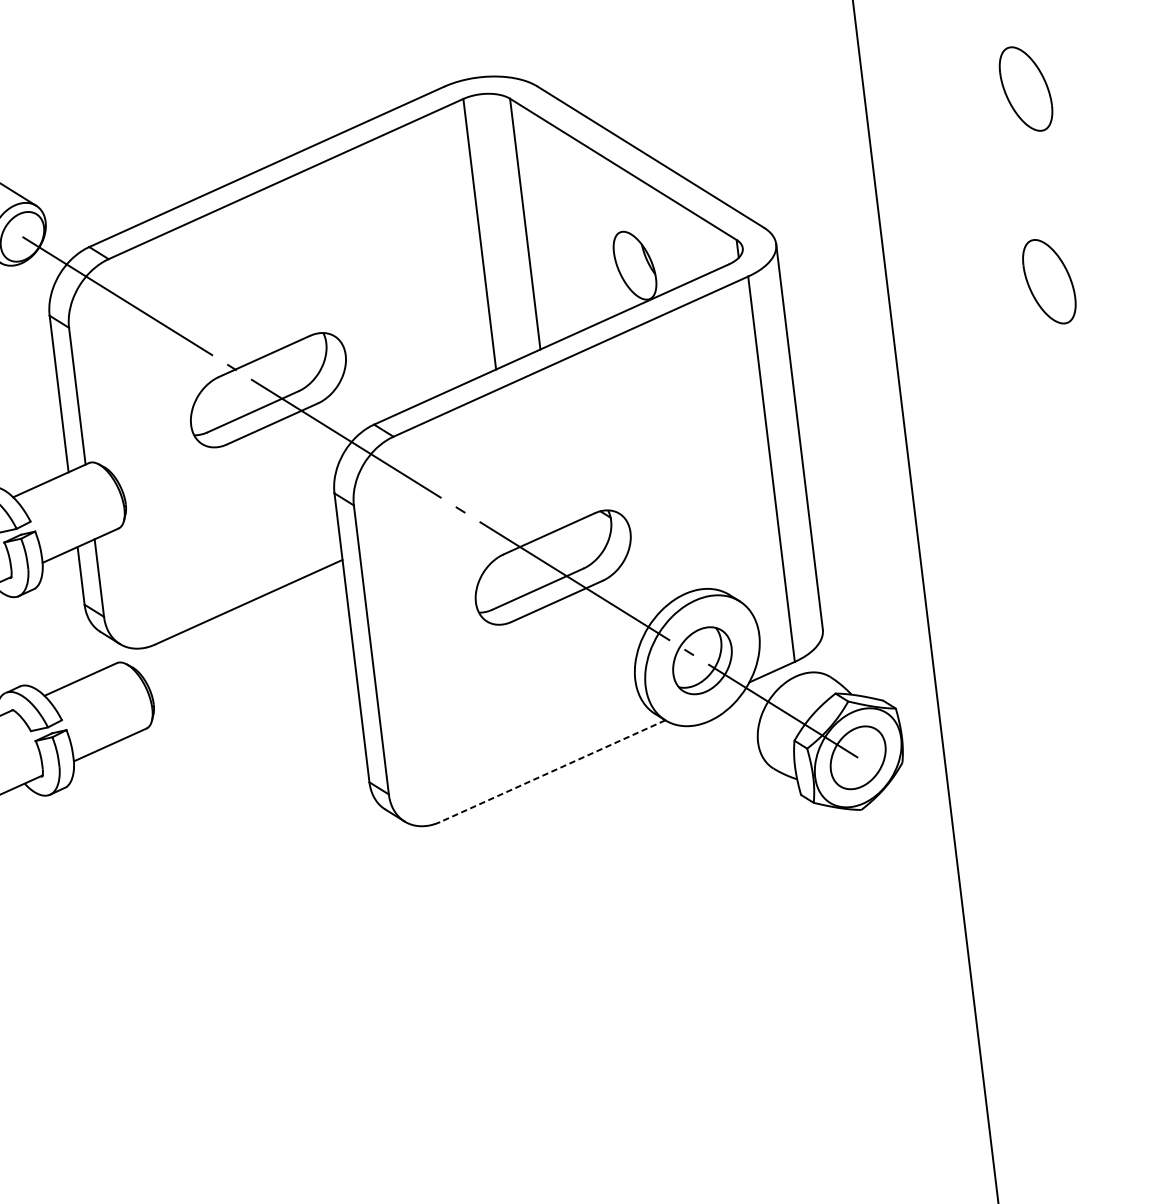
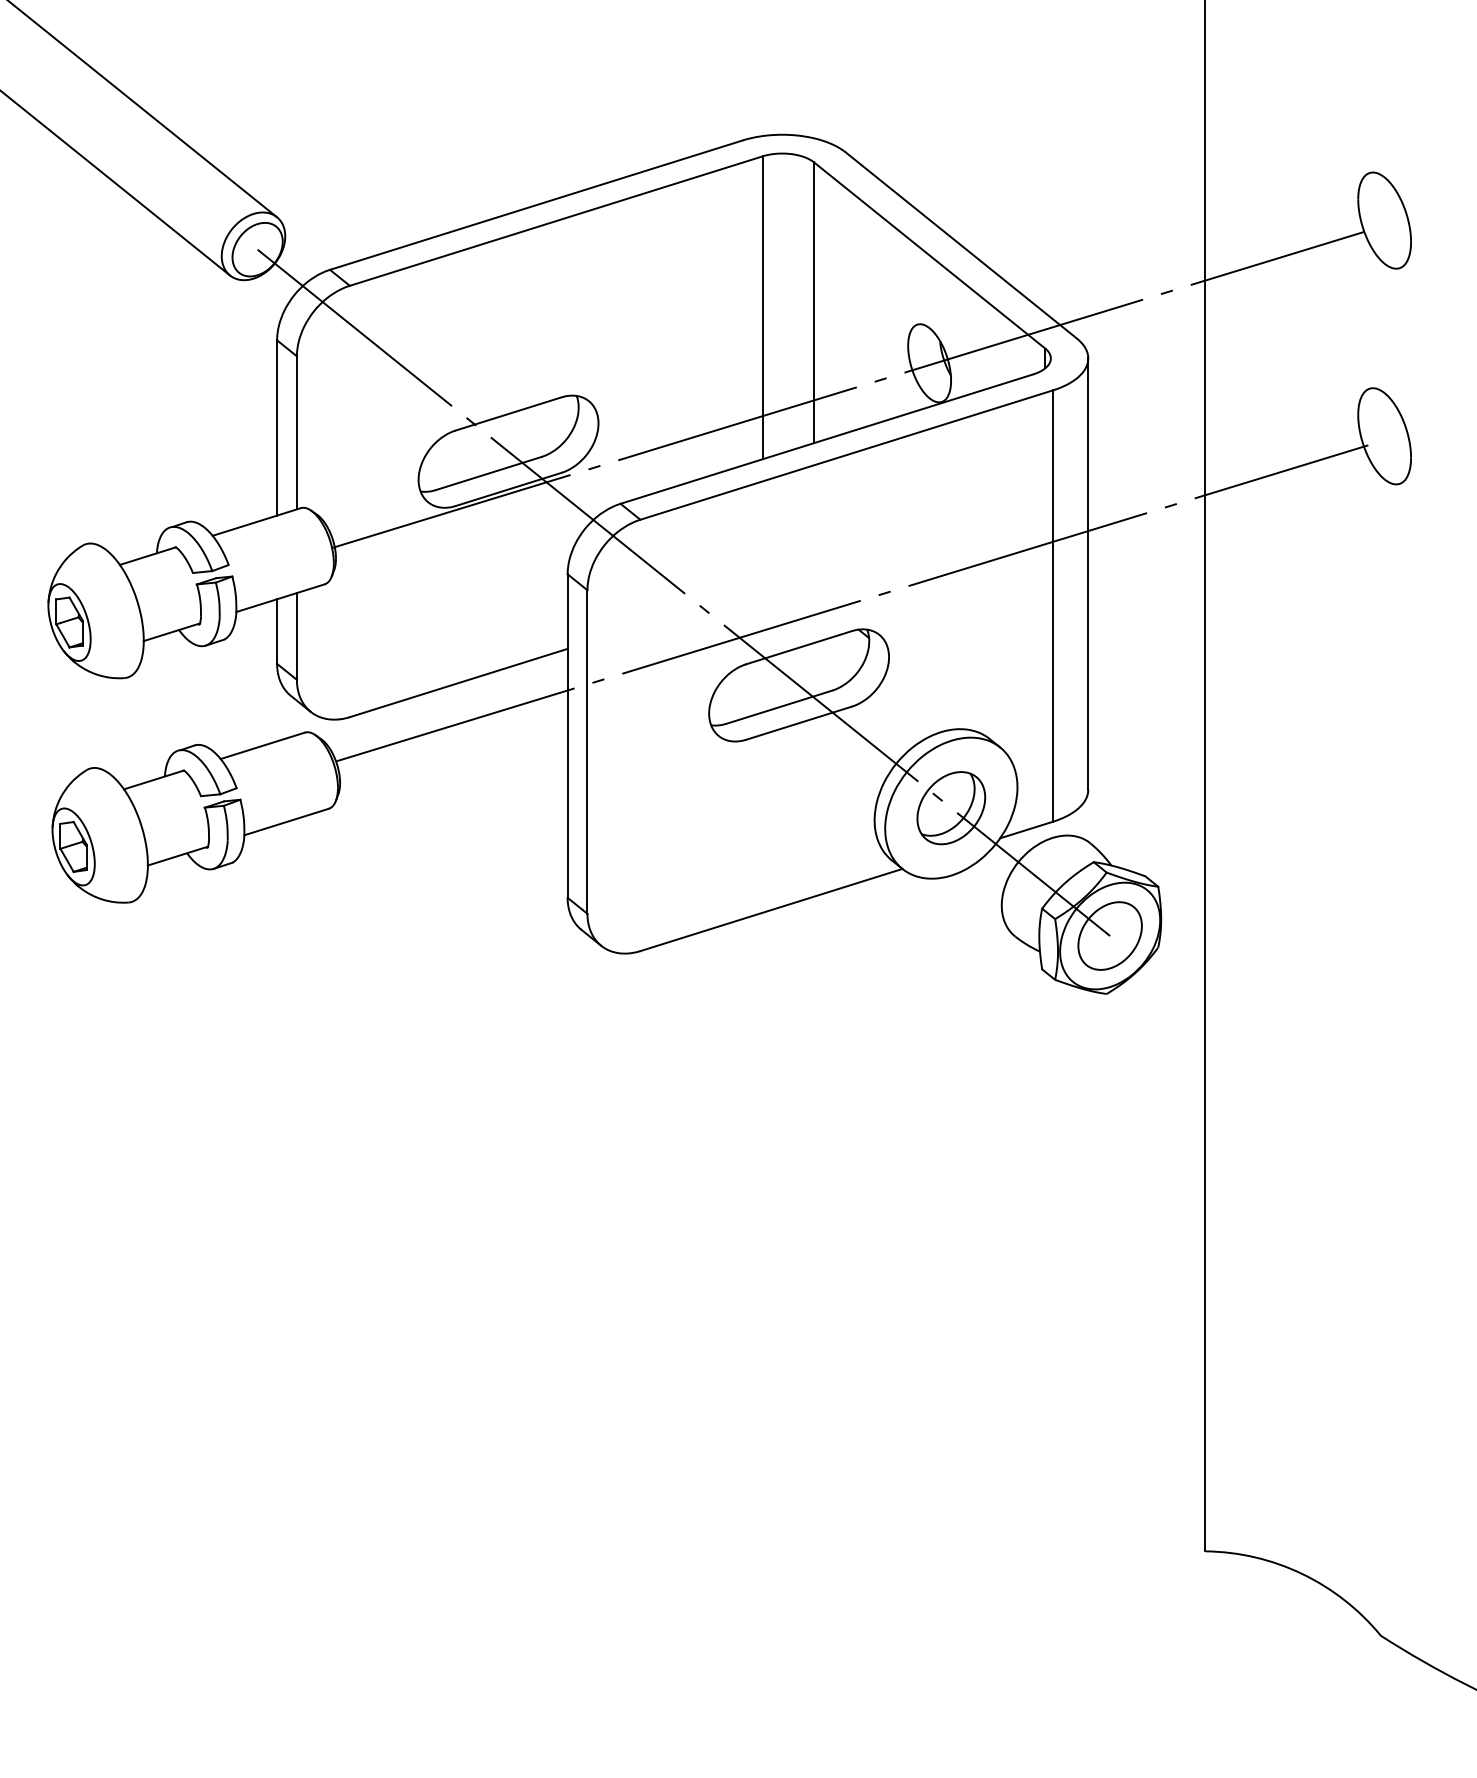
line: (565, 297) -> (848, 389), added
line: (592, 488) -> (852, 603), added
line: (552, 771) -> (770, 910), dashed -> solid

